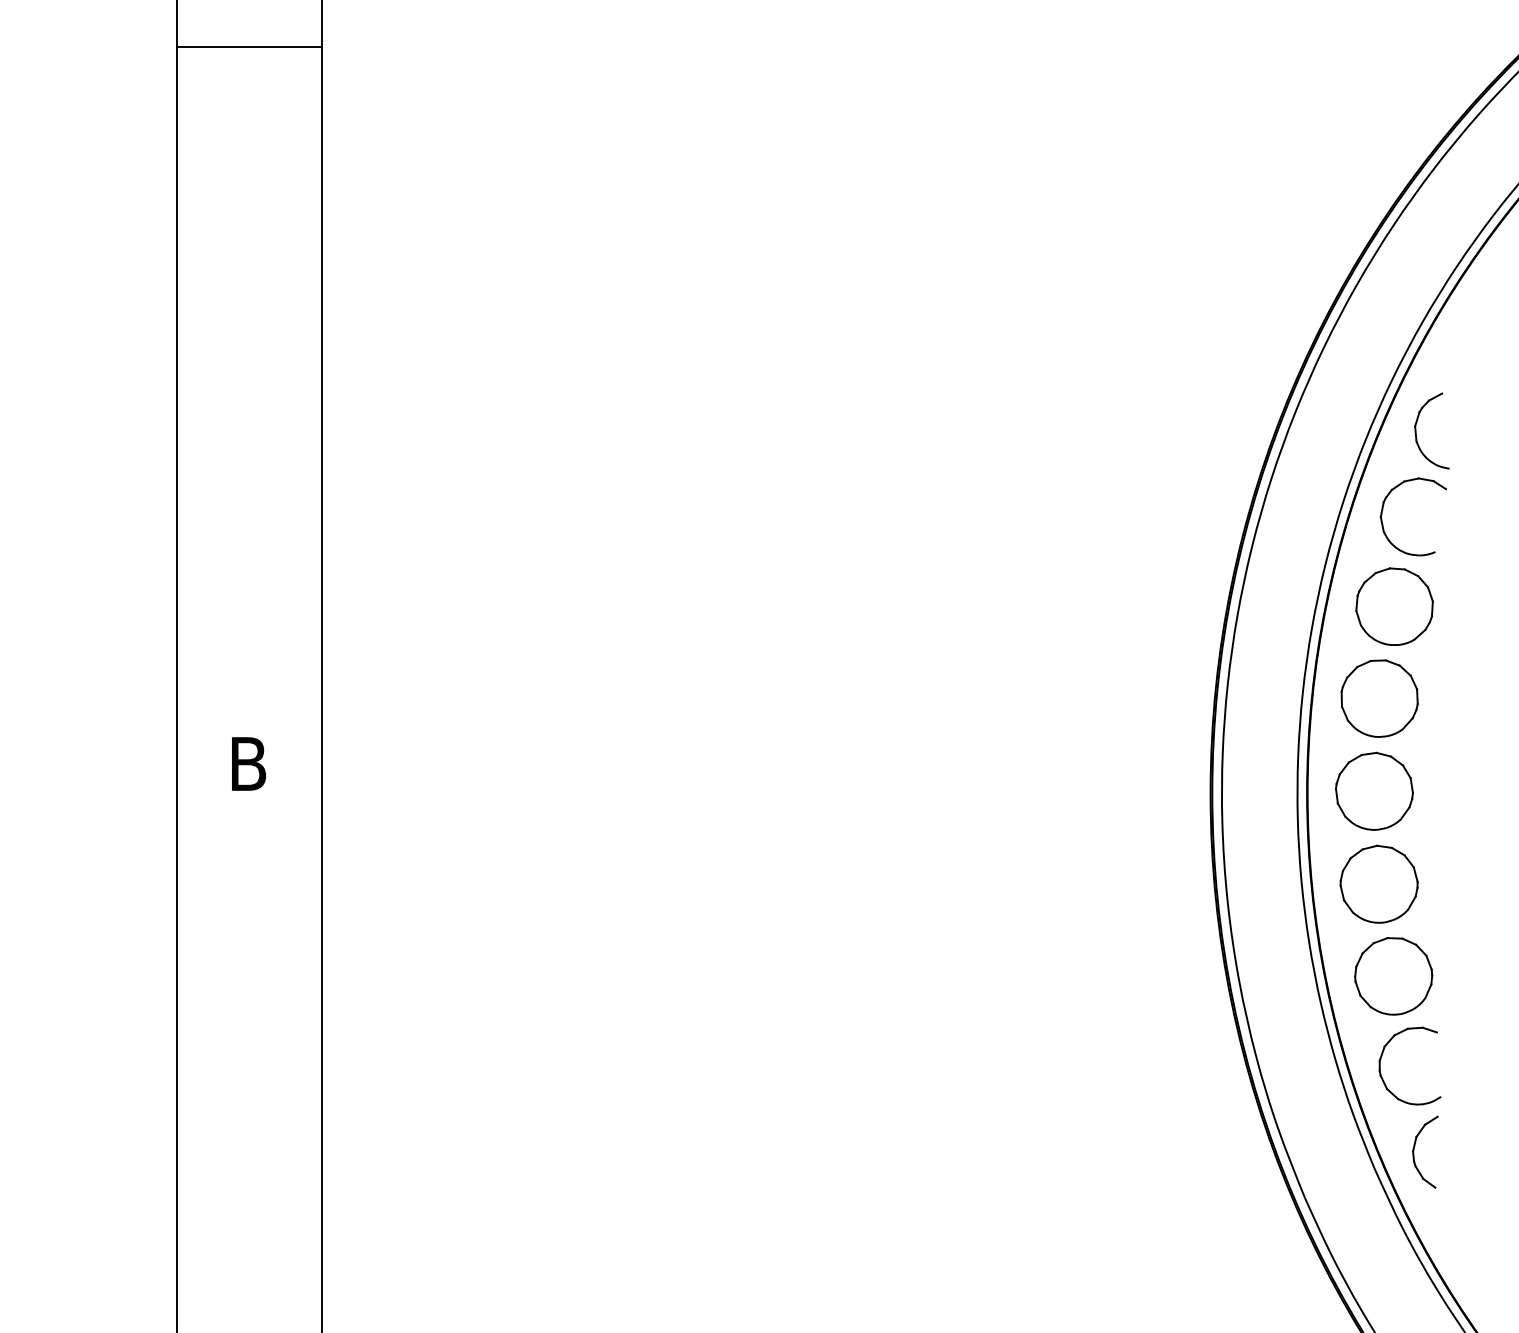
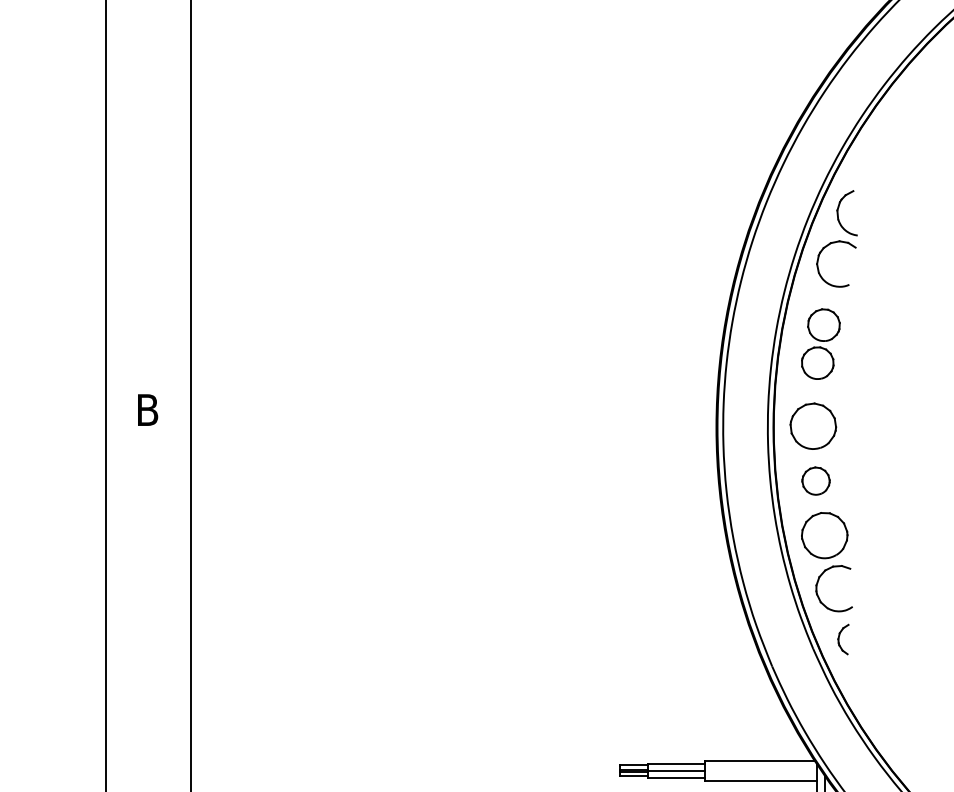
part: (1386, 651) -> (820, 343), size x0.7
part: (1378, 883) -> (815, 480), size x0.6
part: (1425, 1152) -> (843, 639), size x0.7

